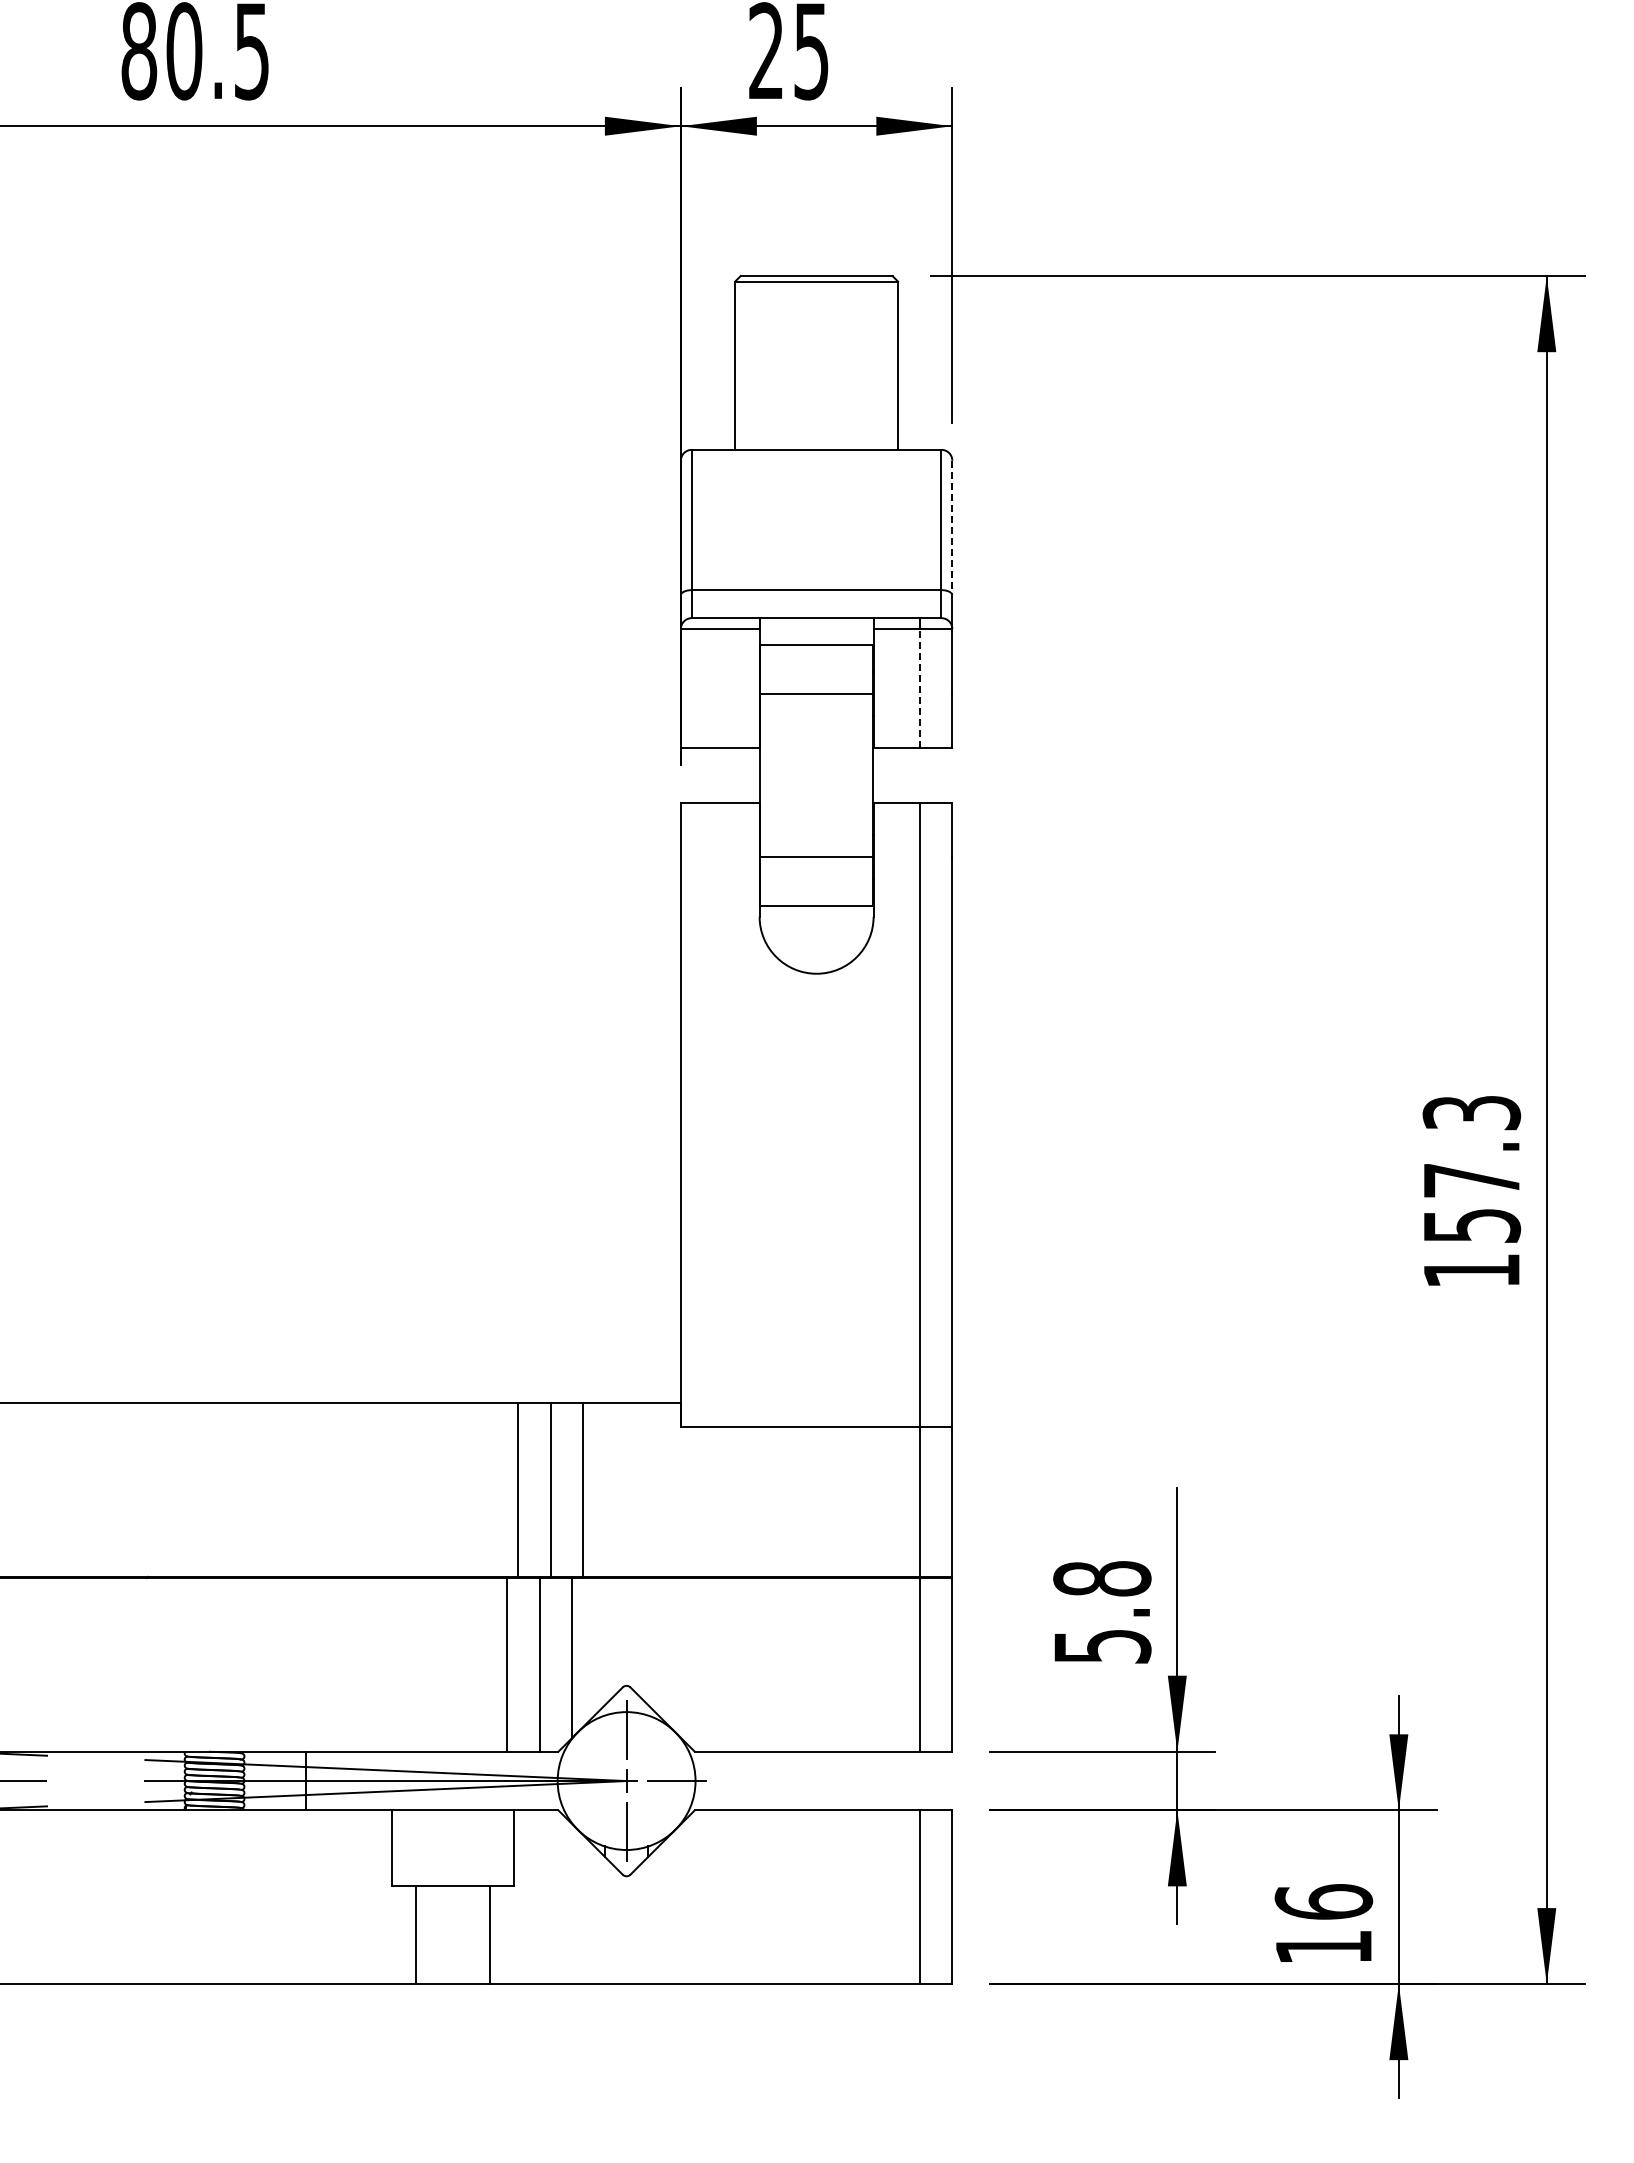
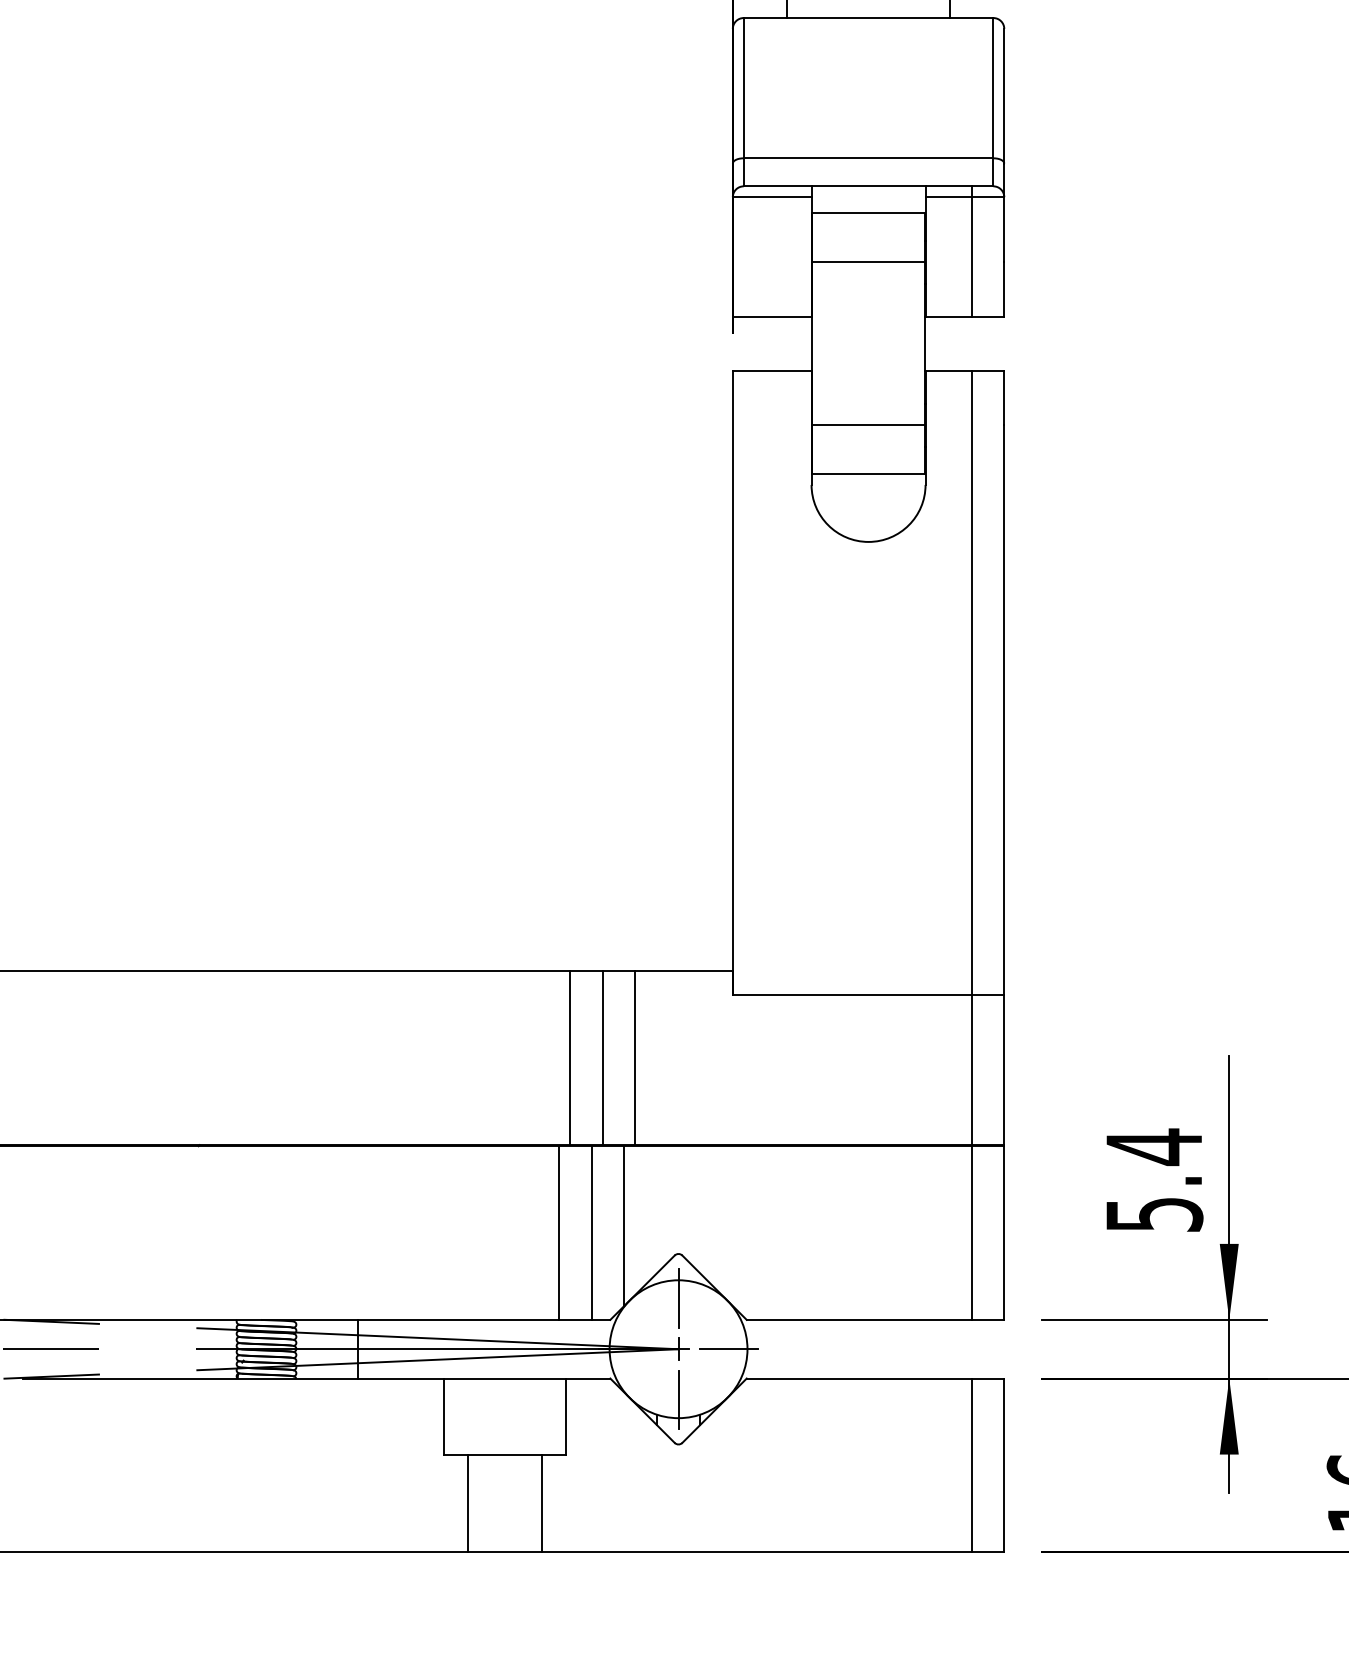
line: (952, 528) -> (1004, 96), dashed -> solid
line: (919, 688) -> (971, 256), dashed -> solid
text: (1102, 1578) -> (1154, 1146), 5.8 -> 5.4

